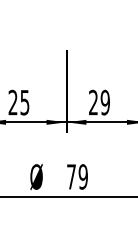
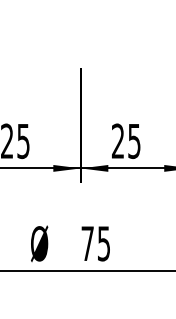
text: (104, 101) -> (133, 139), 29 -> 25
text: (82, 176) -> (102, 243), 79 -> 75

